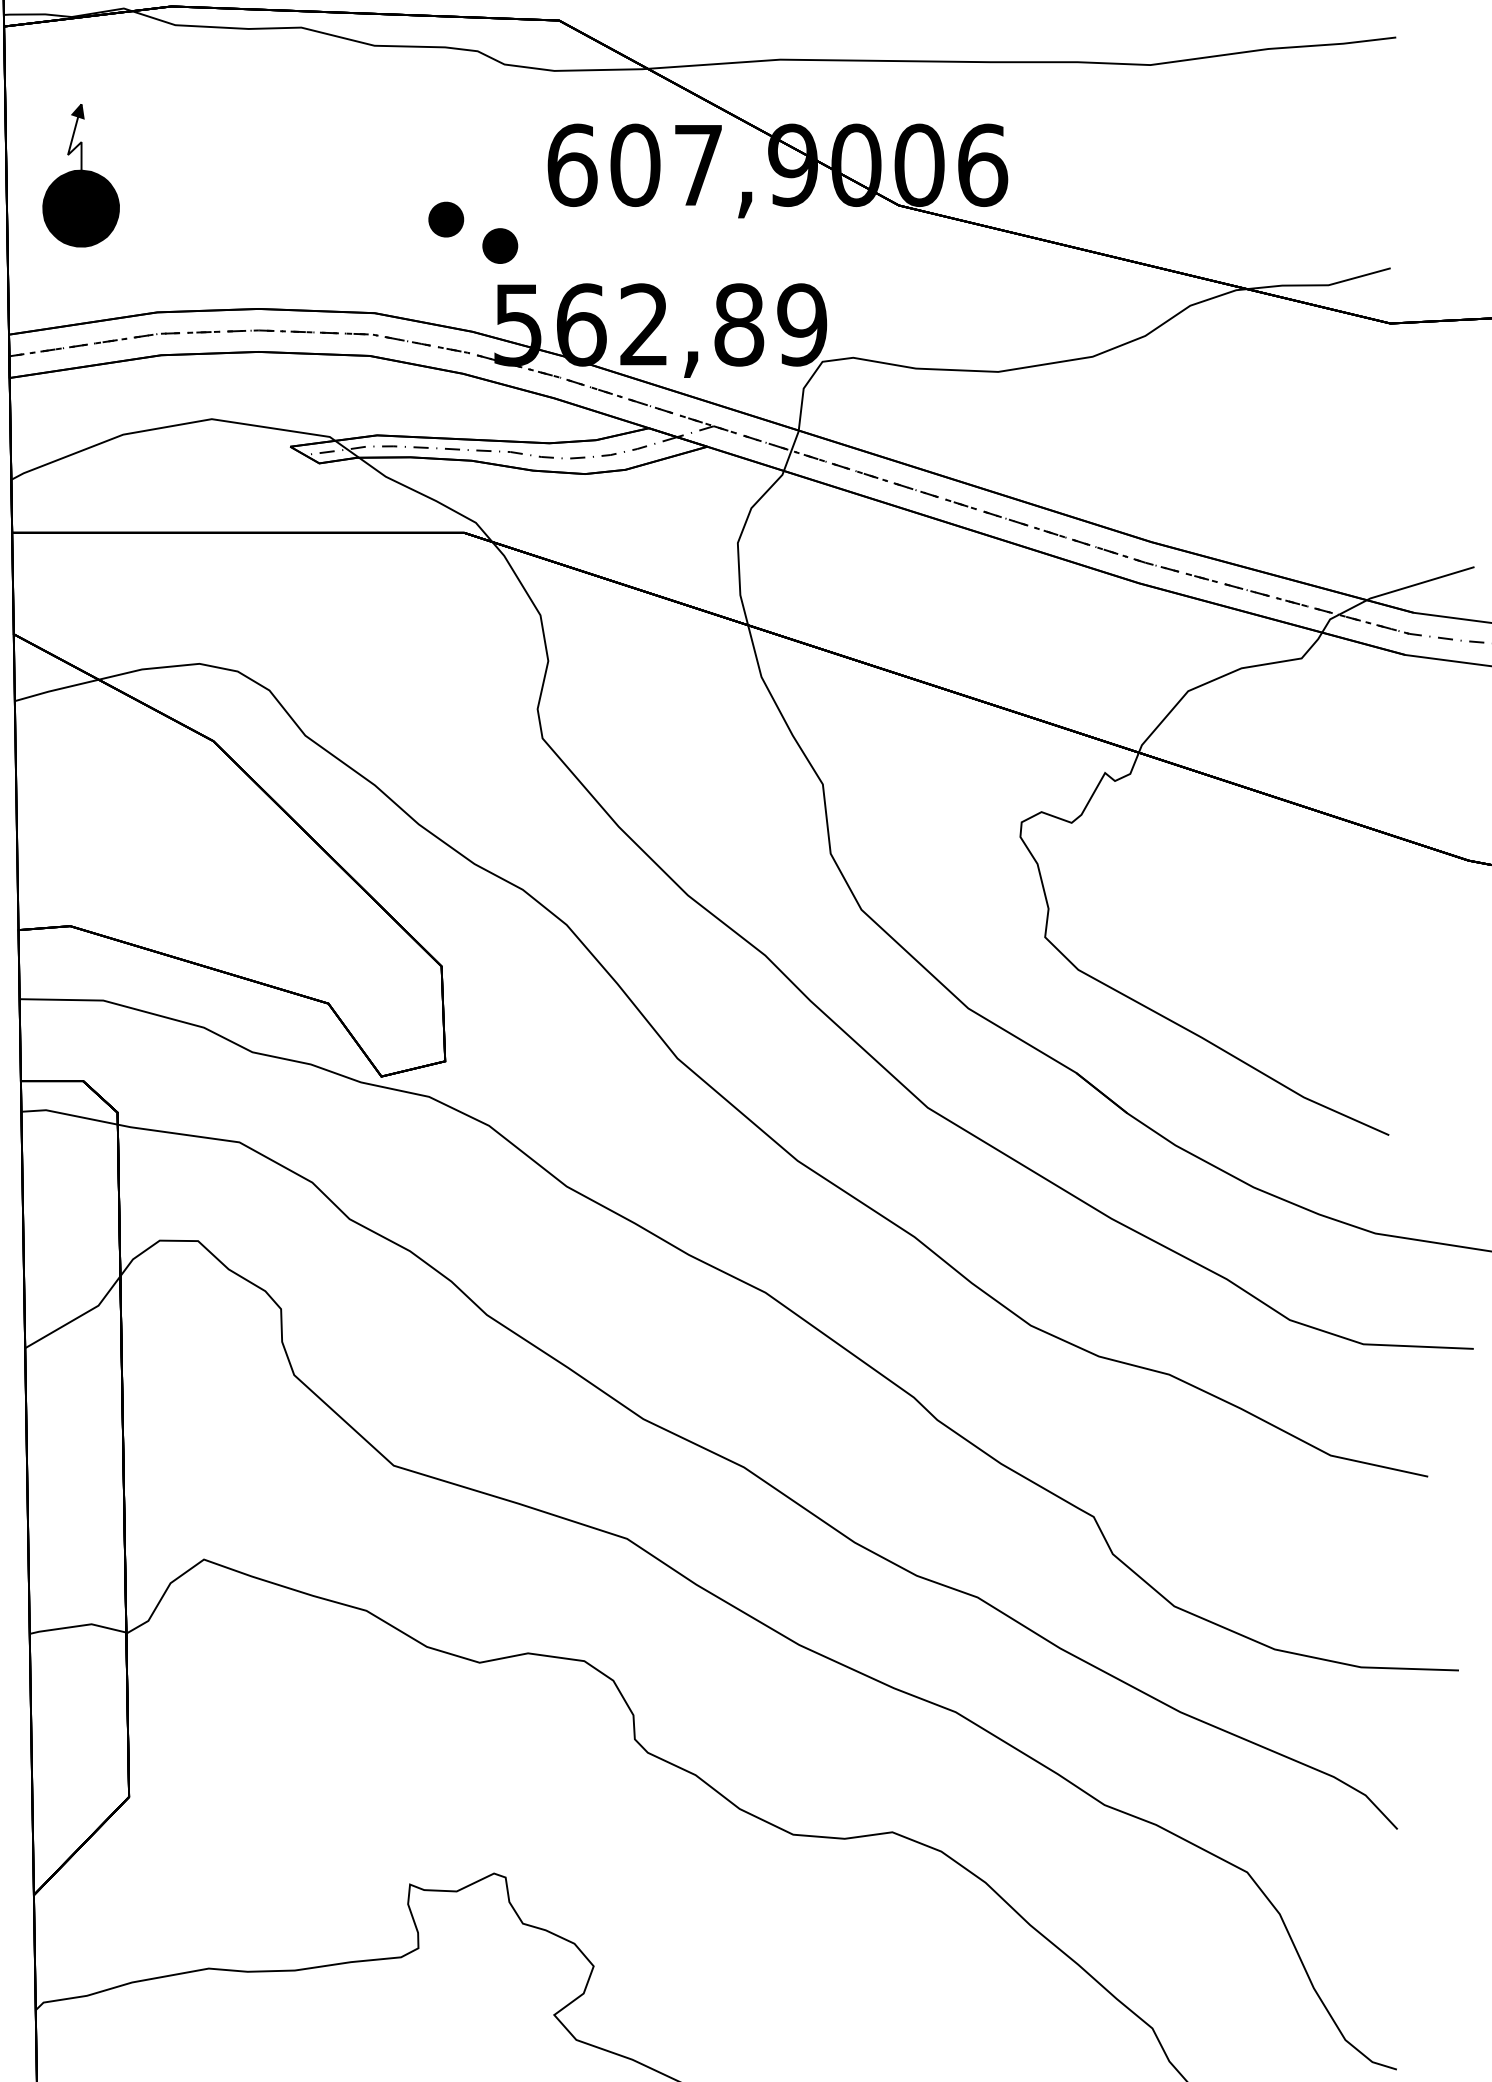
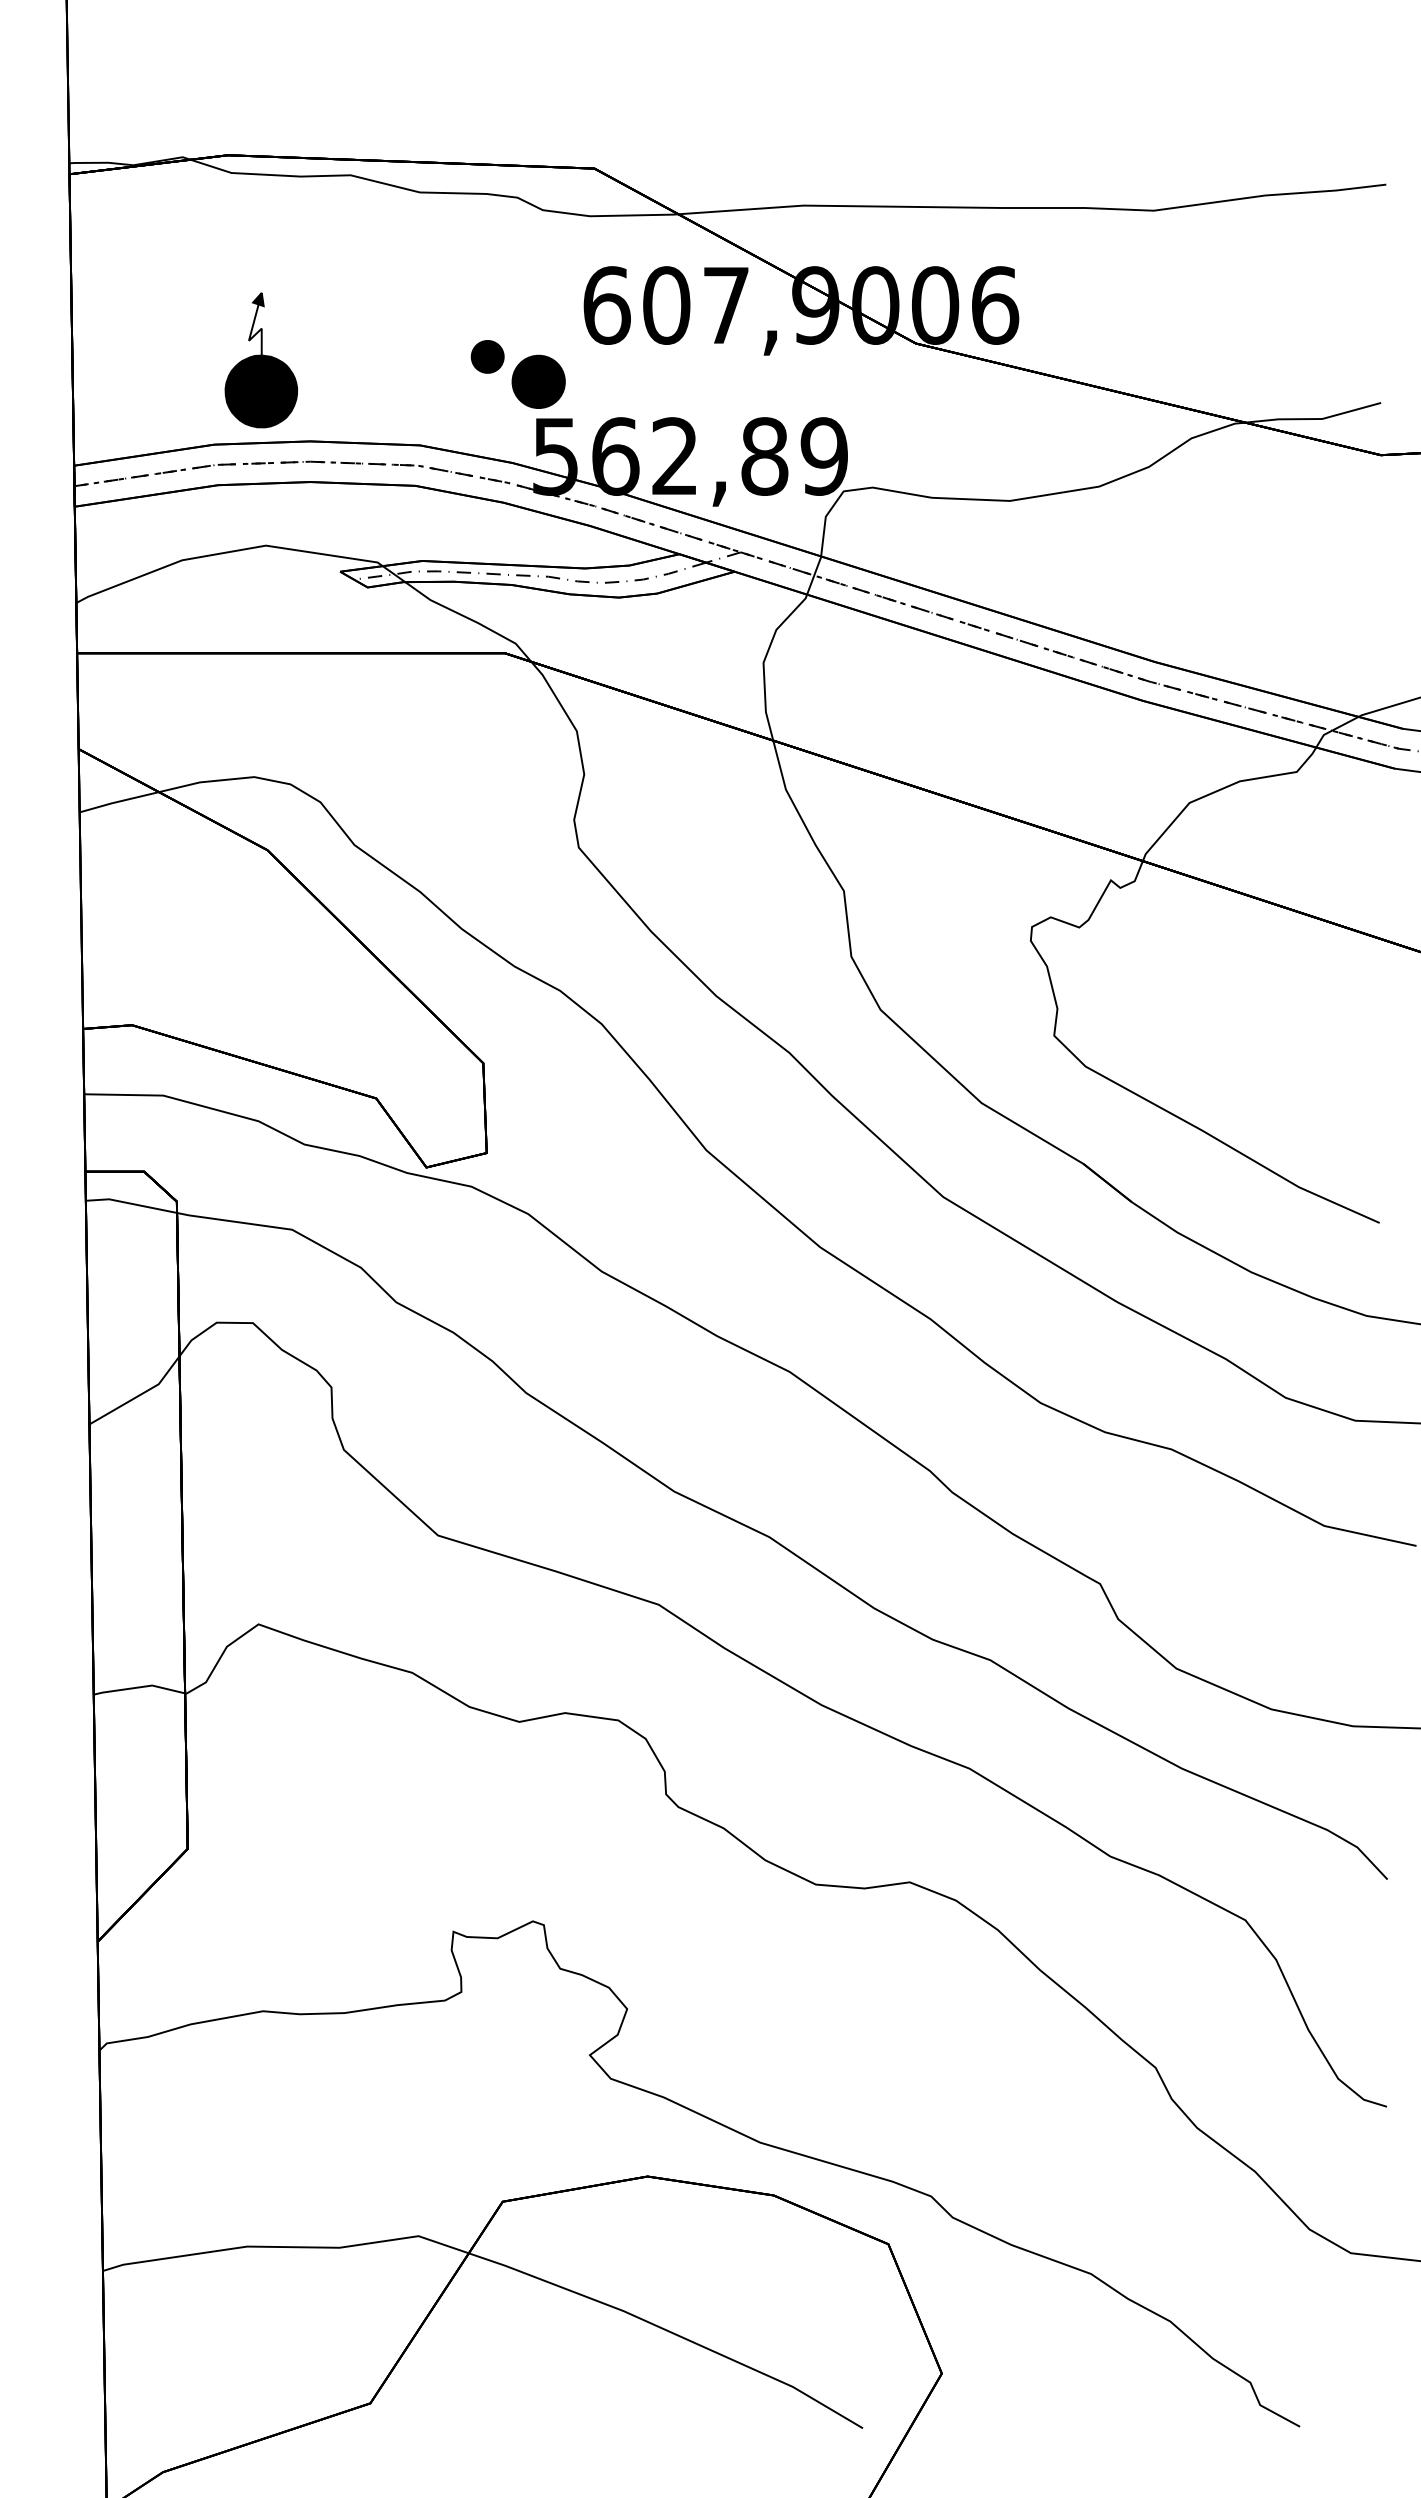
part: (81, 175) -> (261, 360), moved
part: (499, 245) -> (538, 381), size x1.6

